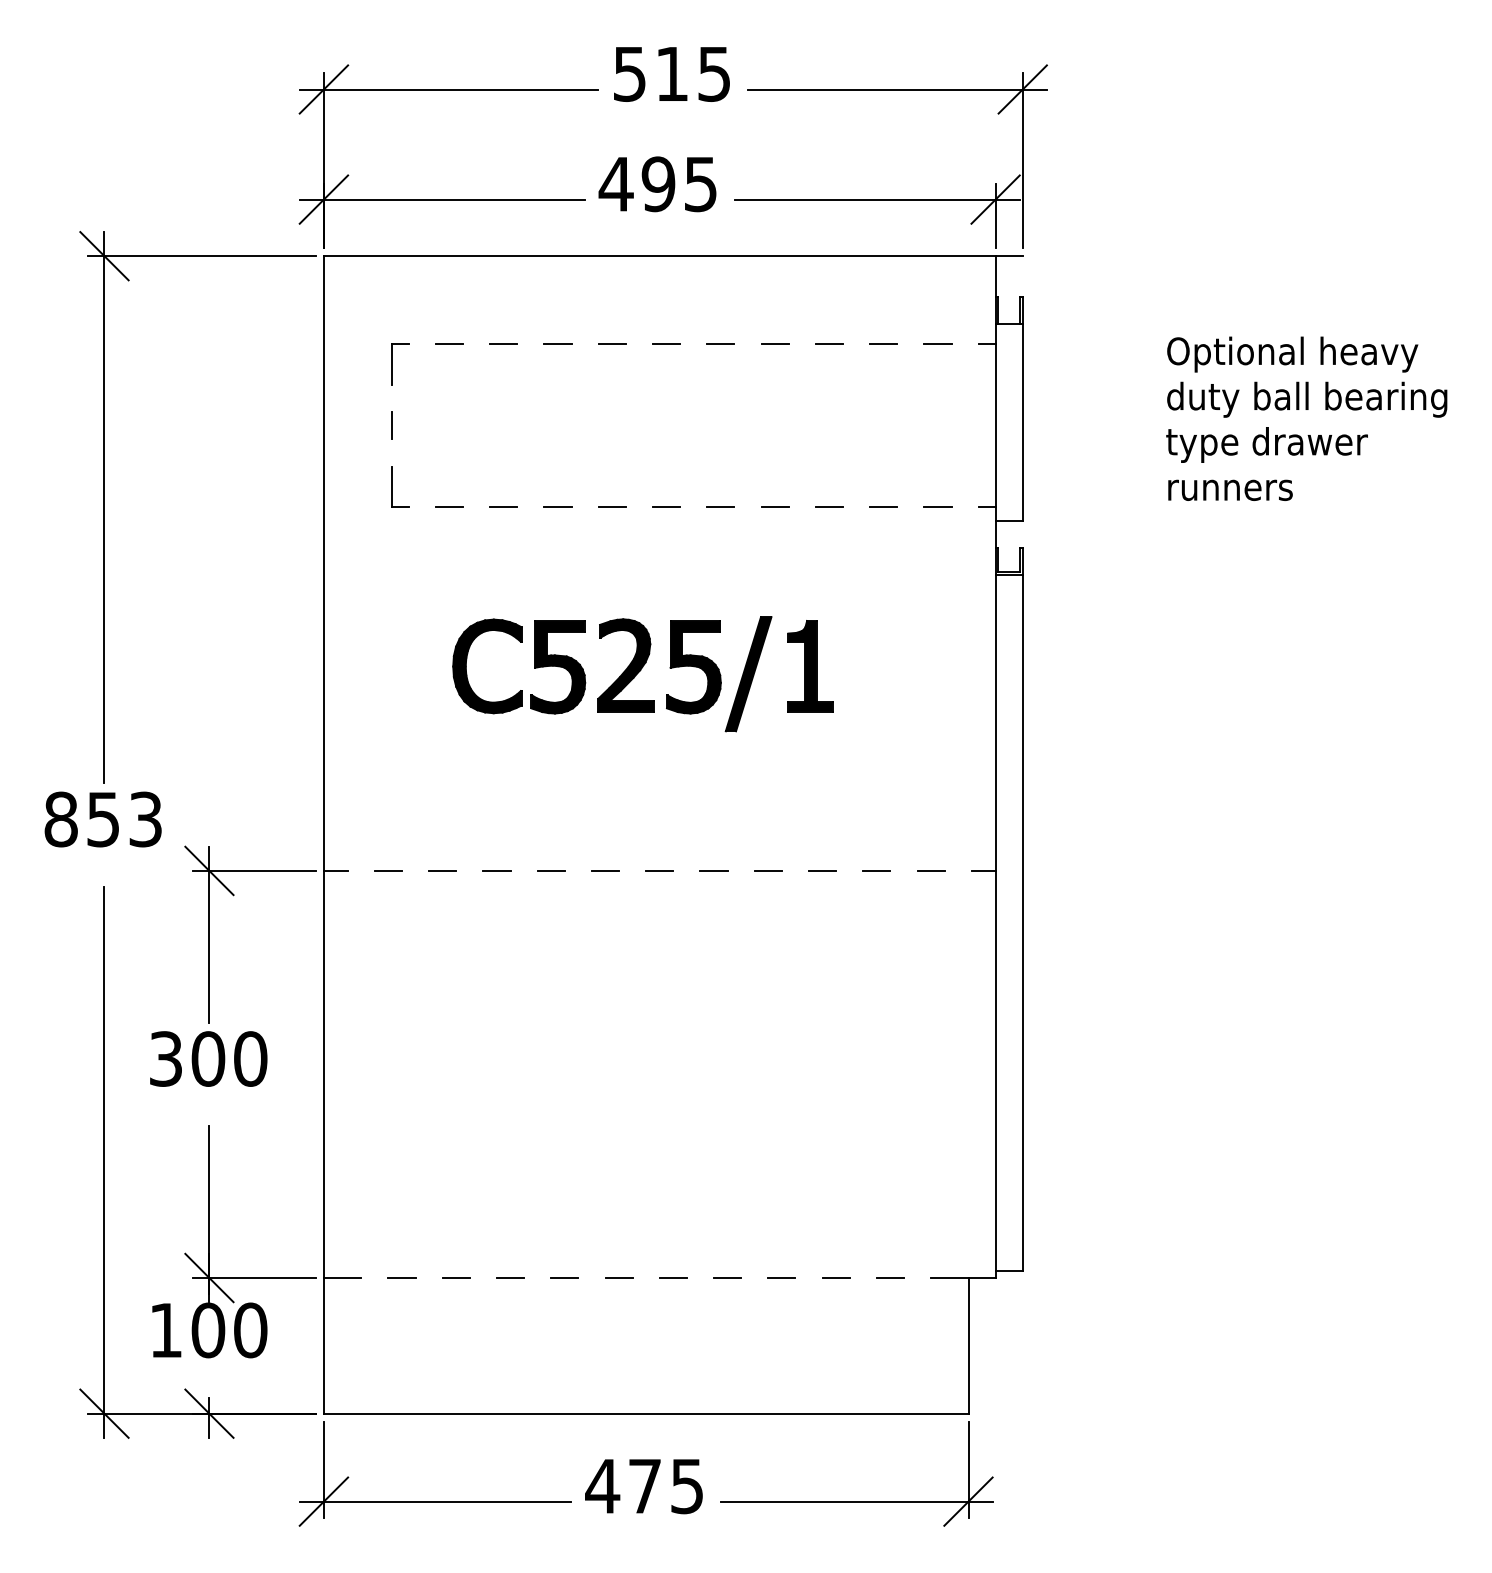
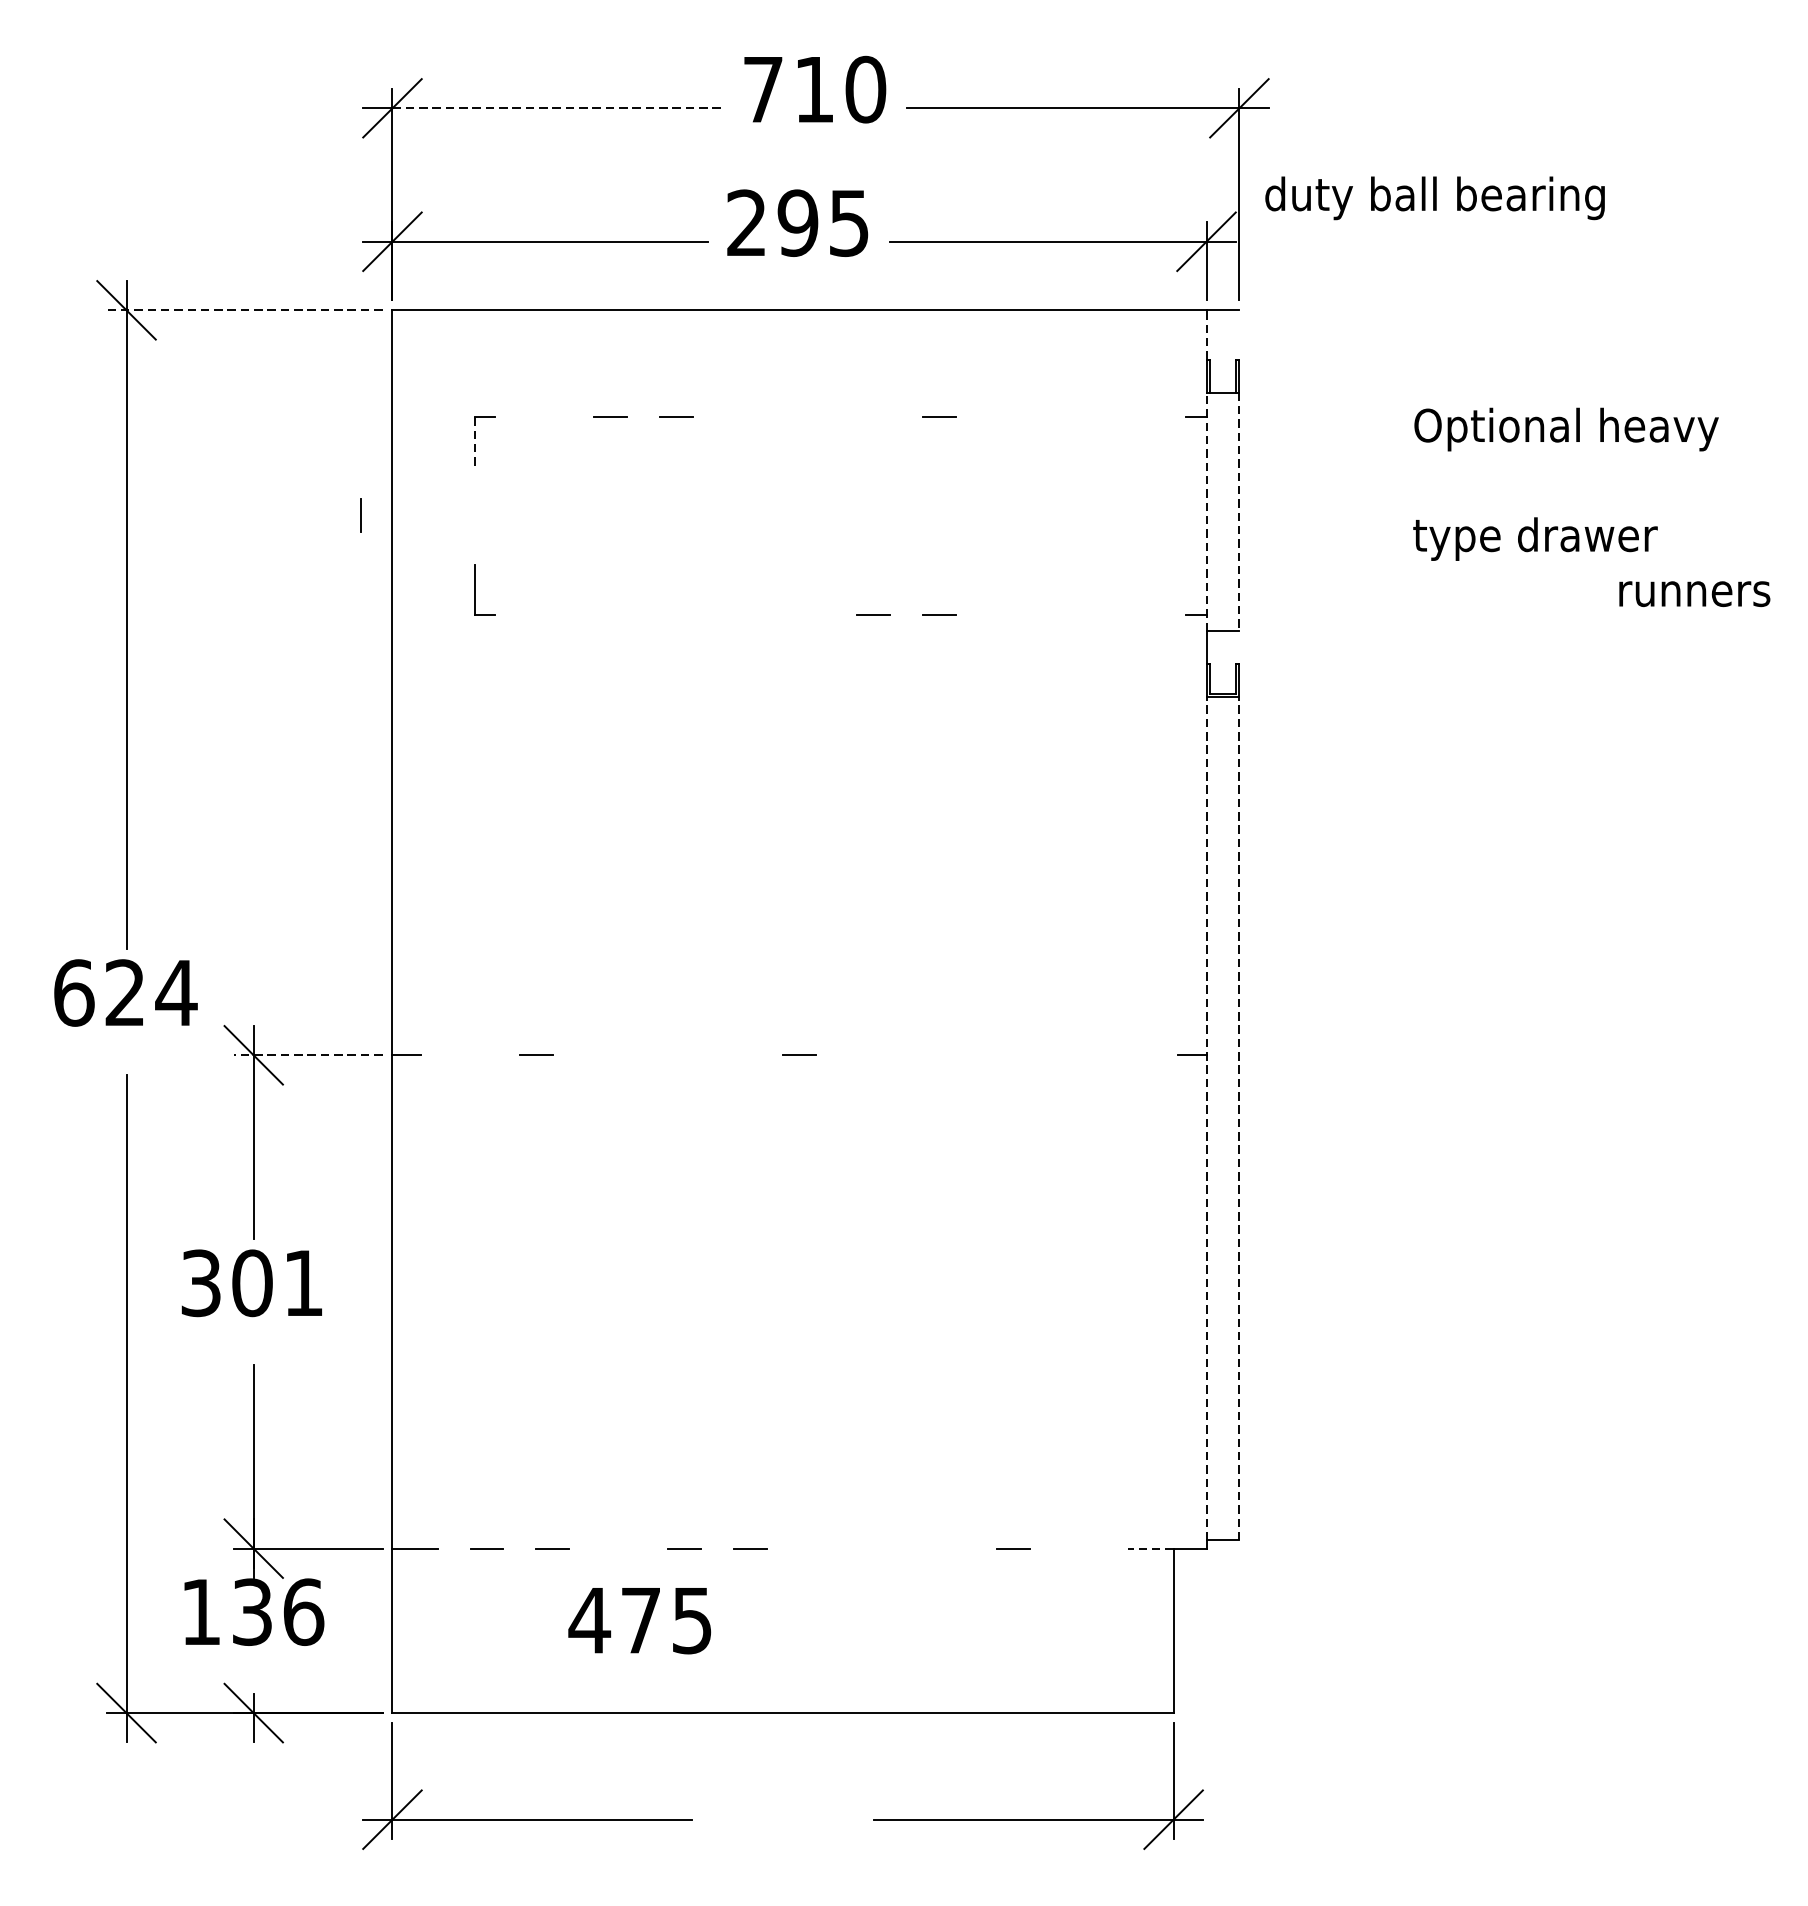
text: (672, 73) -> (814, 88), 515 -> 710
line: (461, 89) -> (559, 108), solid -> dashed
text: (615, 183) -> (745, 222), 495 -> 295
line: (202, 256) -> (245, 310), solid -> dashed
line: (995, 276) -> (1206, 334), solid -> dashed
line: (449, 344) -> (544, 417), removed
line: (611, 344) -> (740, 417), removed
line: (666, 344) -> (807, 417), removed
line: (720, 344) -> (873, 417), removed
line: (828, 344) -> (1003, 417), removed
line: (883, 344) -> (1070, 417), removed
line: (937, 344) -> (1136, 417), removed
line: (391, 365) -> (474, 442), solid -> dashed
text: (1307, 399) -> (1435, 197), moved
line: (995, 421) -> (1206, 510), solid -> dashed
line: (1022, 422) -> (1239, 511), solid -> dashed
line: (391, 425) -> (360, 515), moved
text: (1230, 489) -> (1694, 593), moved
line: (449, 507) -> (544, 614), removed
line: (503, 507) -> (610, 614), removed
line: (557, 507) -> (675, 614), removed
line: (611, 507) -> (740, 614), removed
line: (666, 507) -> (807, 614), removed
line: (828, 507) -> (1003, 614), removed
line: (883, 507) -> (1070, 614), removed
line: (937, 507) -> (1136, 614), removed
part: (642, 674) -> (778, 817), removed
text: (103, 819) -> (125, 992), 853 -> 624
line: (254, 870) -> (308, 1054), solid -> dashed
line: (387, 870) -> (469, 1054), removed
line: (496, 870) -> (601, 1054), removed
line: (550, 870) -> (667, 1054), removed
line: (605, 870) -> (733, 1054), removed
line: (713, 870) -> (864, 1054), removed
line: (768, 870) -> (931, 1054), removed
line: (822, 870) -> (996, 1054), removed
line: (876, 870) -> (1062, 1054), removed
line: (930, 870) -> (1127, 1054), removed
line: (995, 922) -> (1206, 1117), solid -> dashed
line: (1022, 922) -> (1239, 1117), solid -> dashed
text: (250, 1058) -> (303, 1282), 300 -> 301
line: (890, 1277) -> (1079, 1548), removed
line: (510, 1278) -> (618, 1549), removed
line: (672, 1278) -> (814, 1549), removed
line: (727, 1278) -> (881, 1549), removed
line: (781, 1278) -> (947, 1549), removed
line: (949, 1278) -> (1150, 1549), solid -> dashed
text: (229, 1330) -> (278, 1612), 100 -> 136
text: (643, 1486) -> (639, 1620), moved

